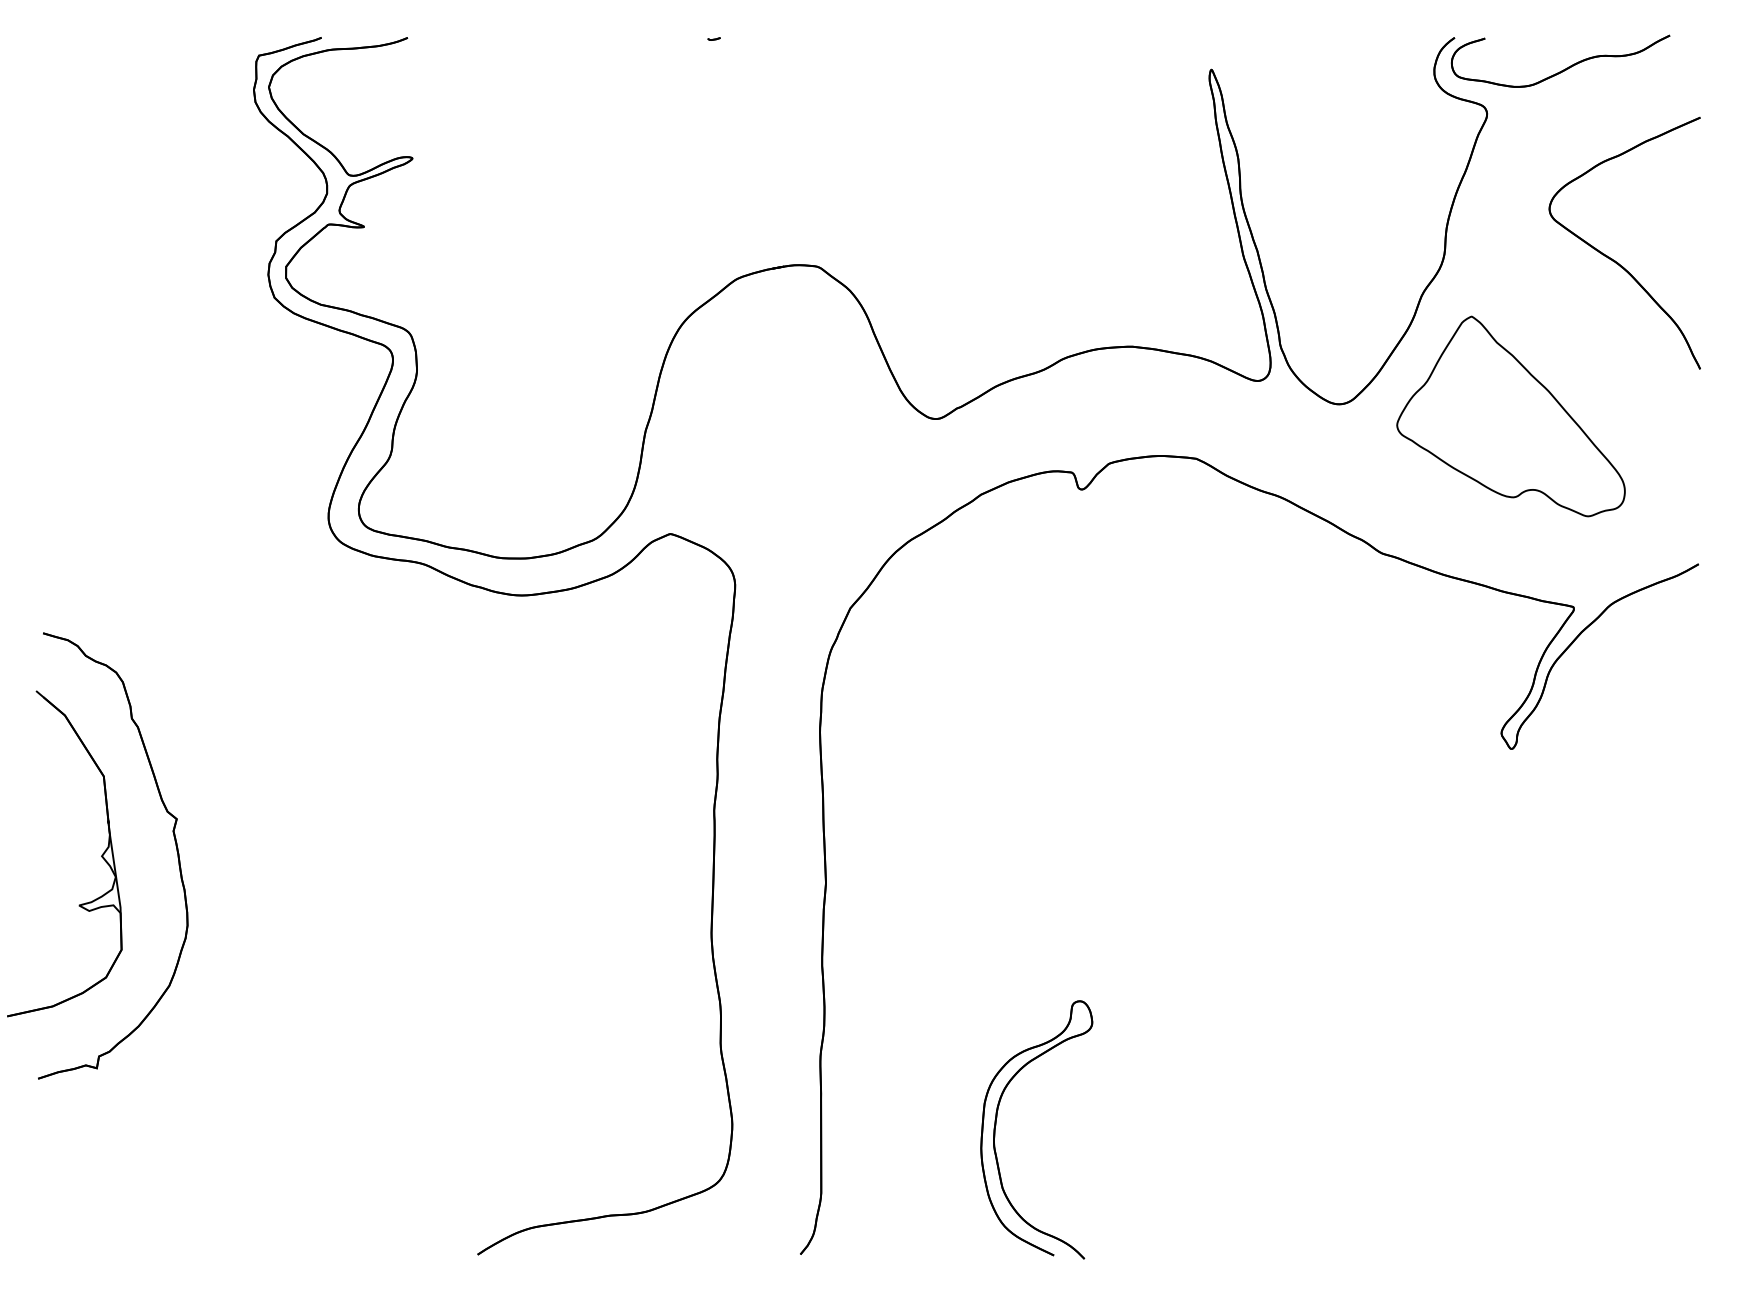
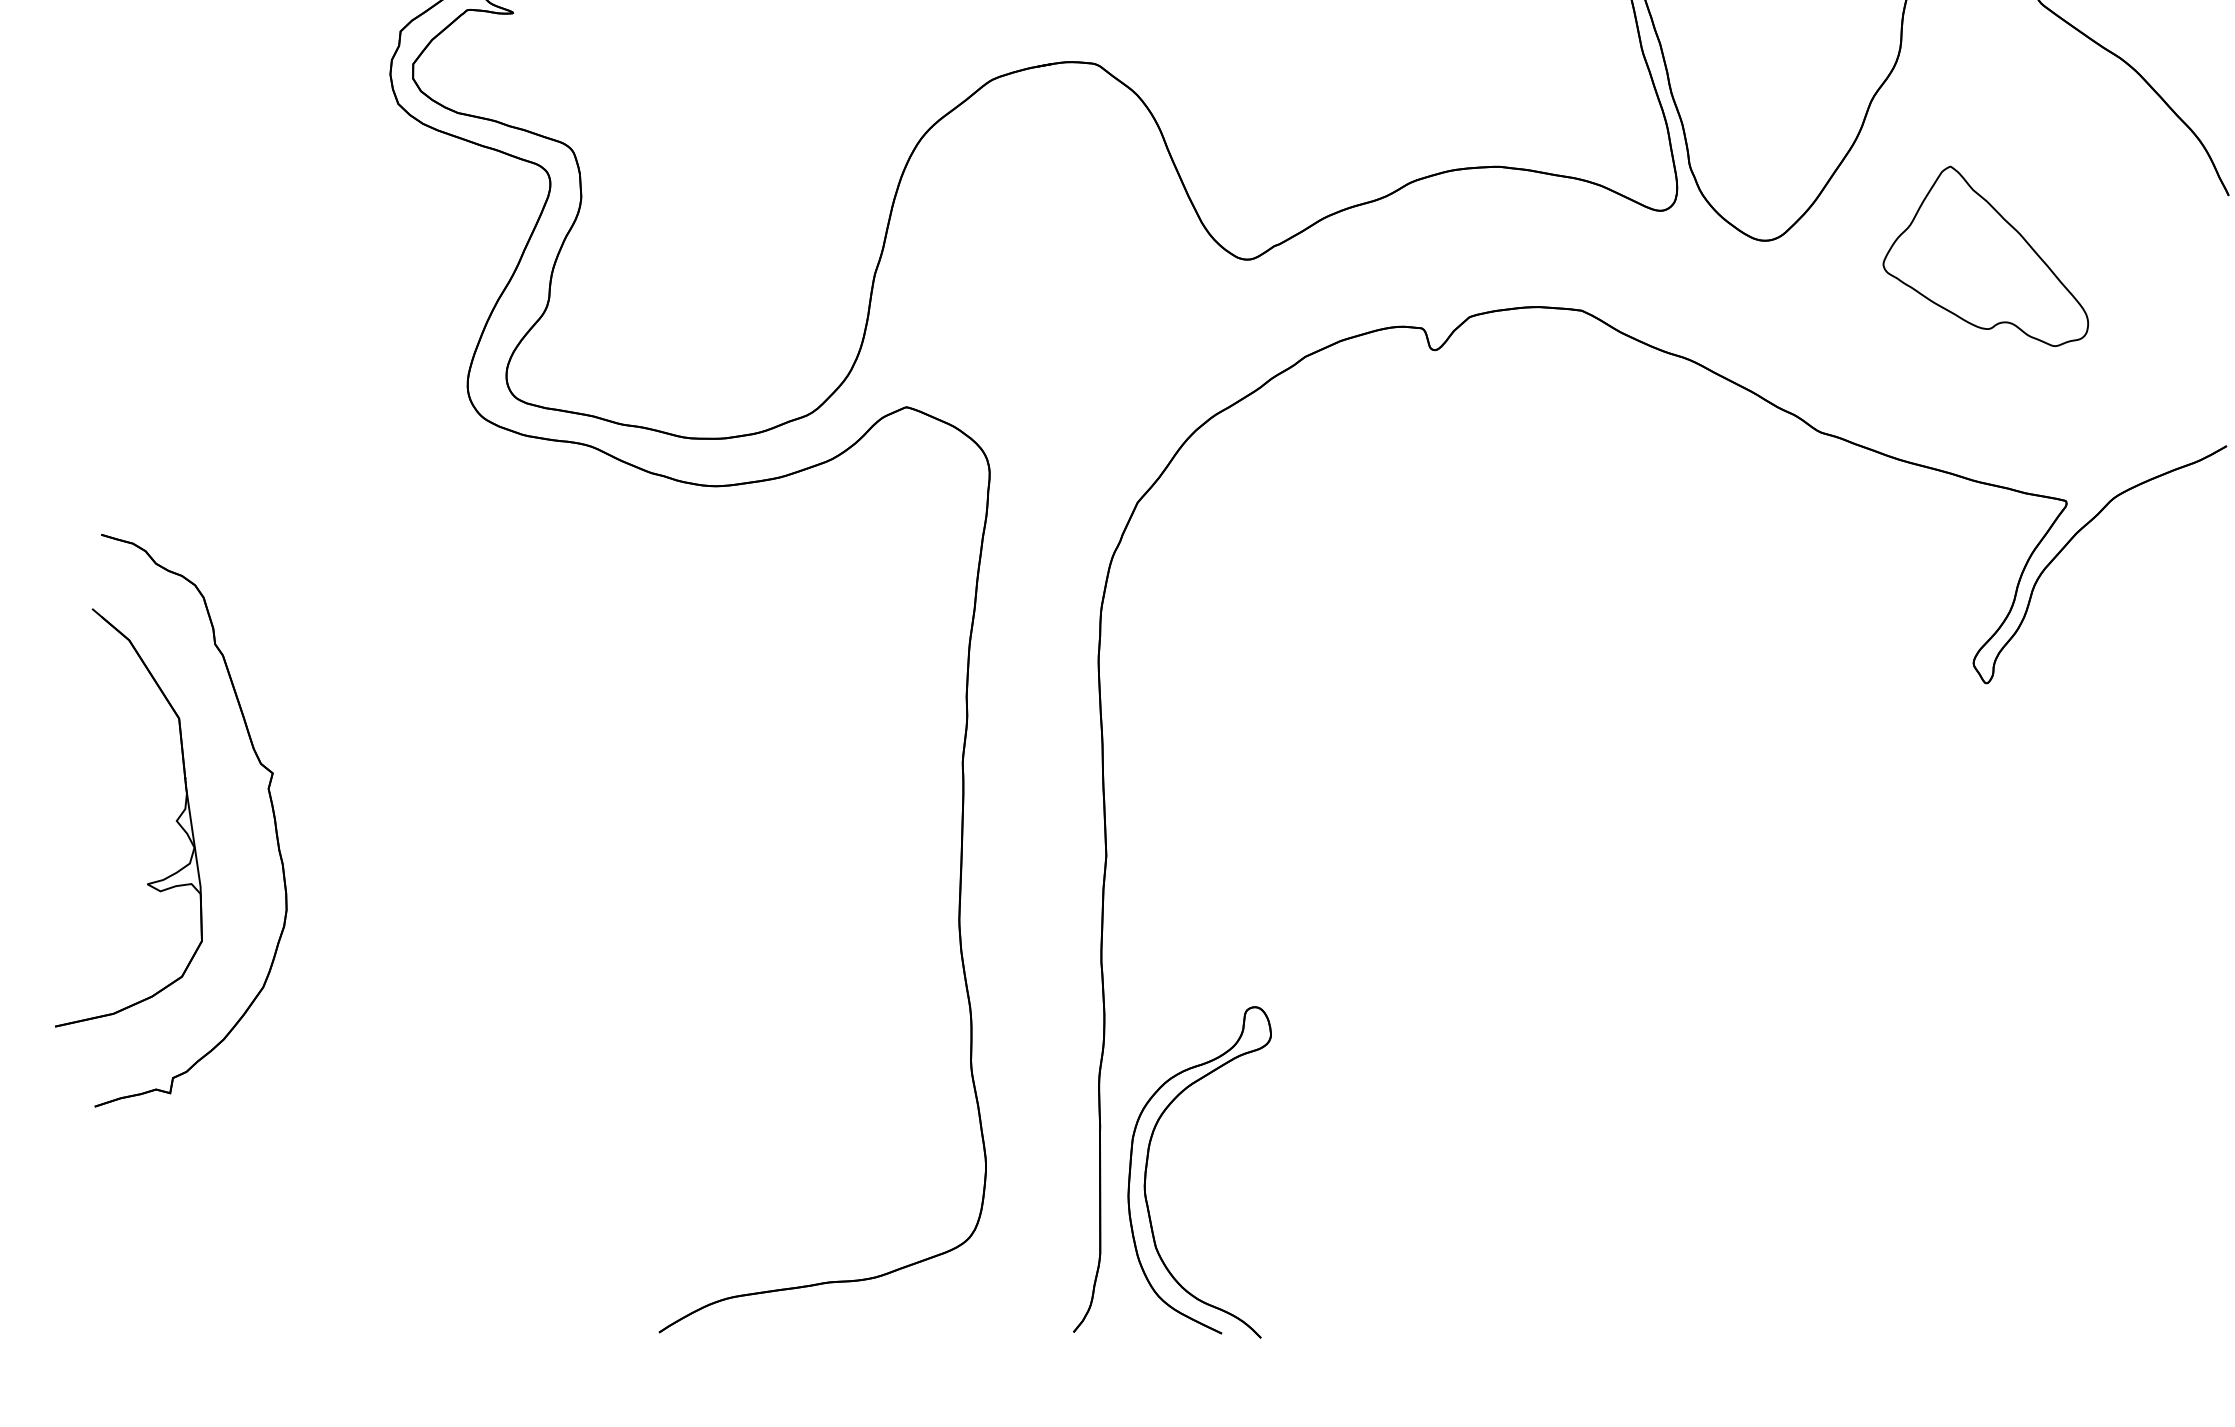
part: (1510, 416) -> (1985, 256), size x0.7
part: (996, 1125) -> (1148, 1166), moved

